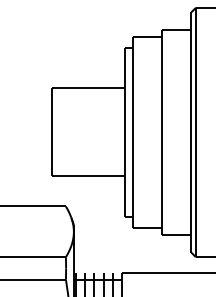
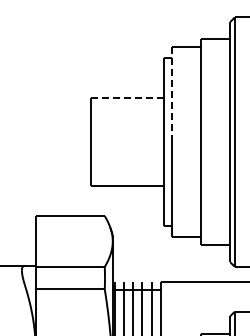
line: (132, 84) -> (171, 94), solid -> dashed
line: (88, 88) -> (127, 98), solid -> dashed

